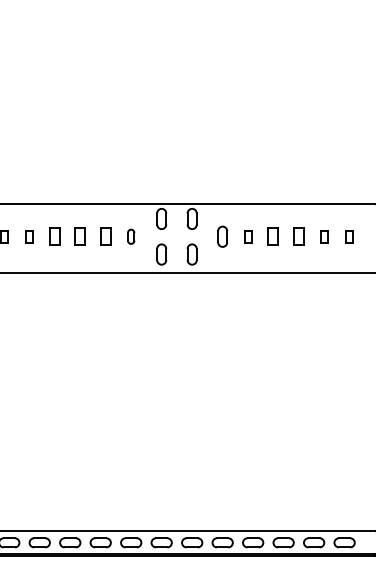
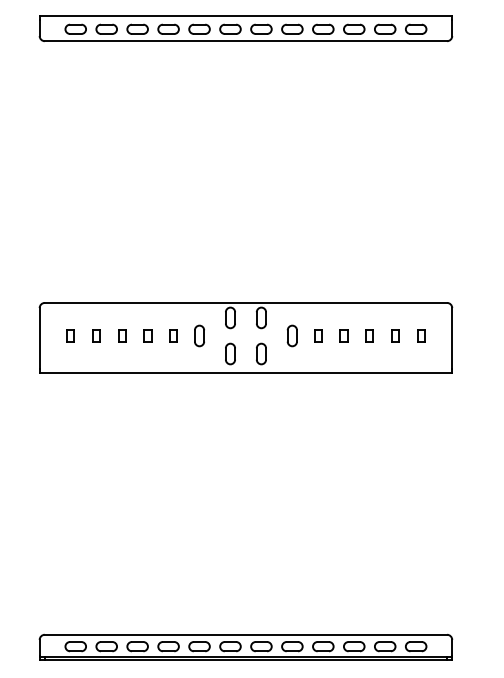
part: (55, 236) -> (122, 335), size x0.71
part: (79, 236) -> (147, 335), size x0.71
part: (105, 236) -> (173, 335), size x0.71
part: (131, 236) -> (199, 335), size x1.43
part: (273, 236) -> (343, 335), size x0.71
part: (298, 236) -> (369, 335), size x0.71

